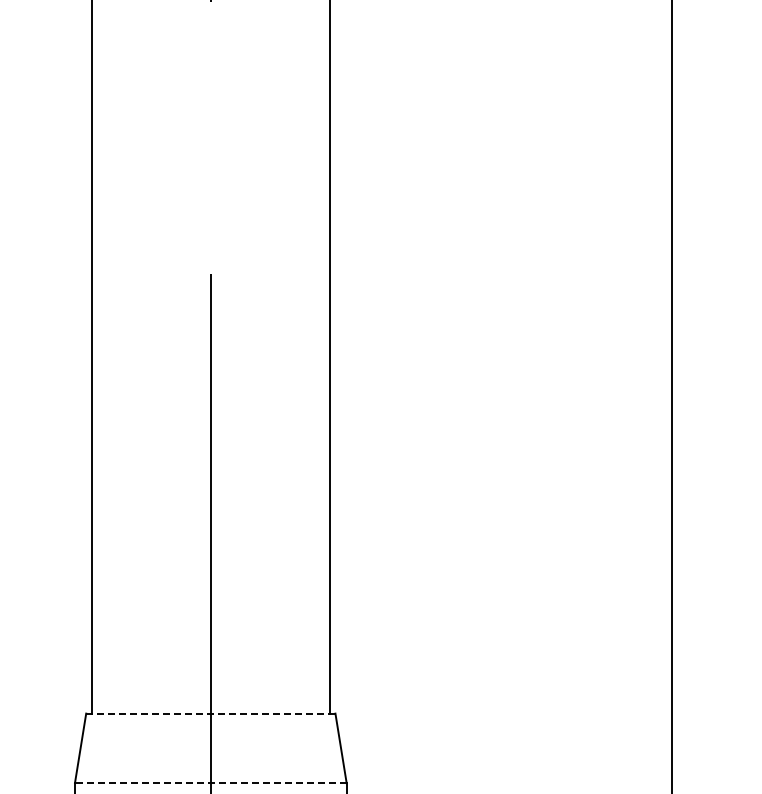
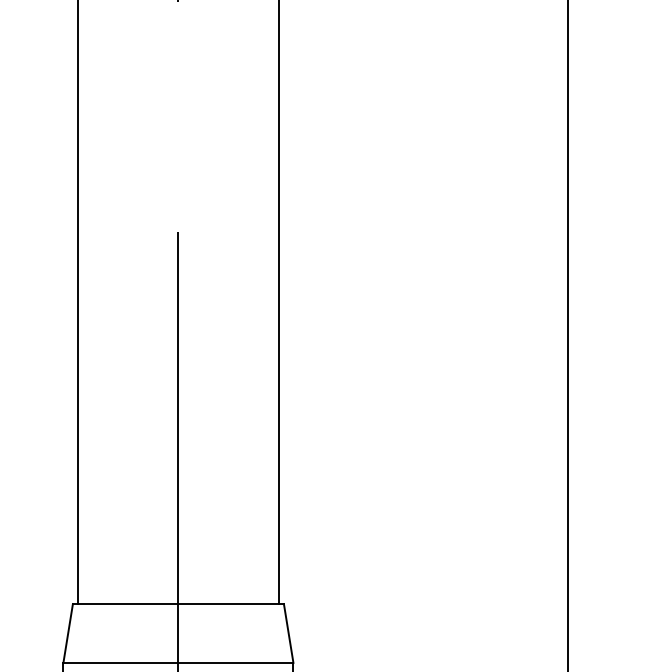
line: (210, 713) -> (178, 603), dashed -> solid
line: (210, 783) -> (178, 663), dashed -> solid

